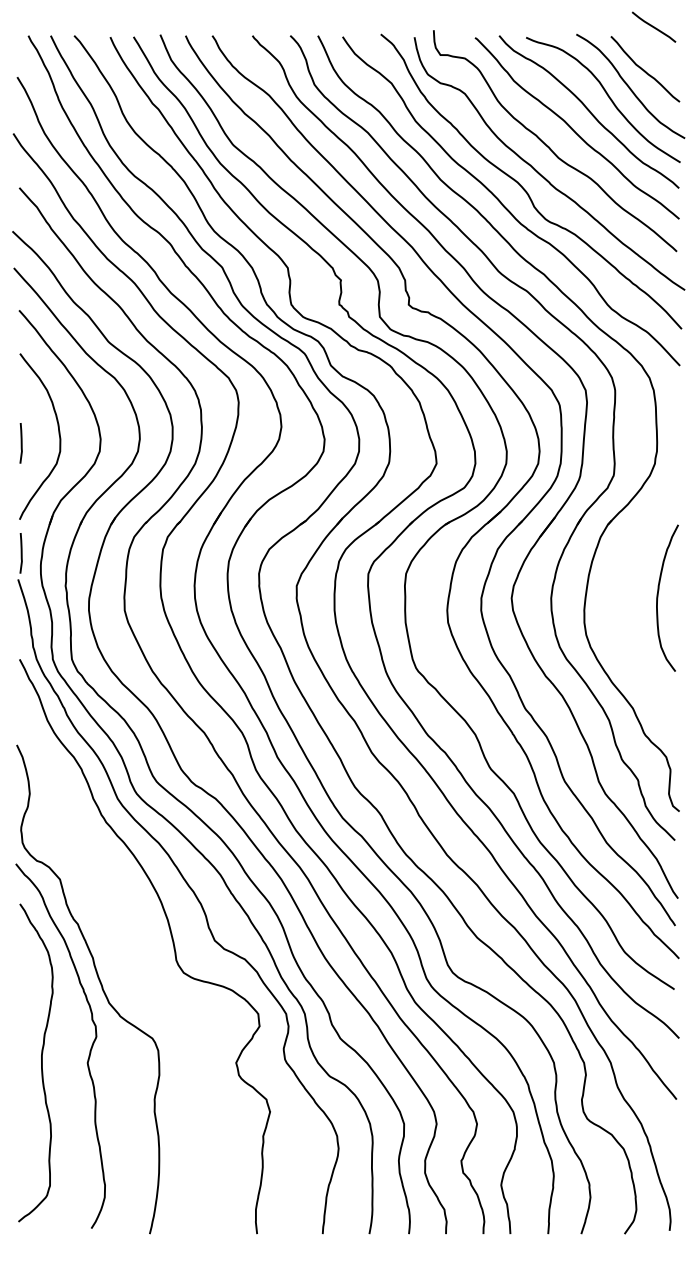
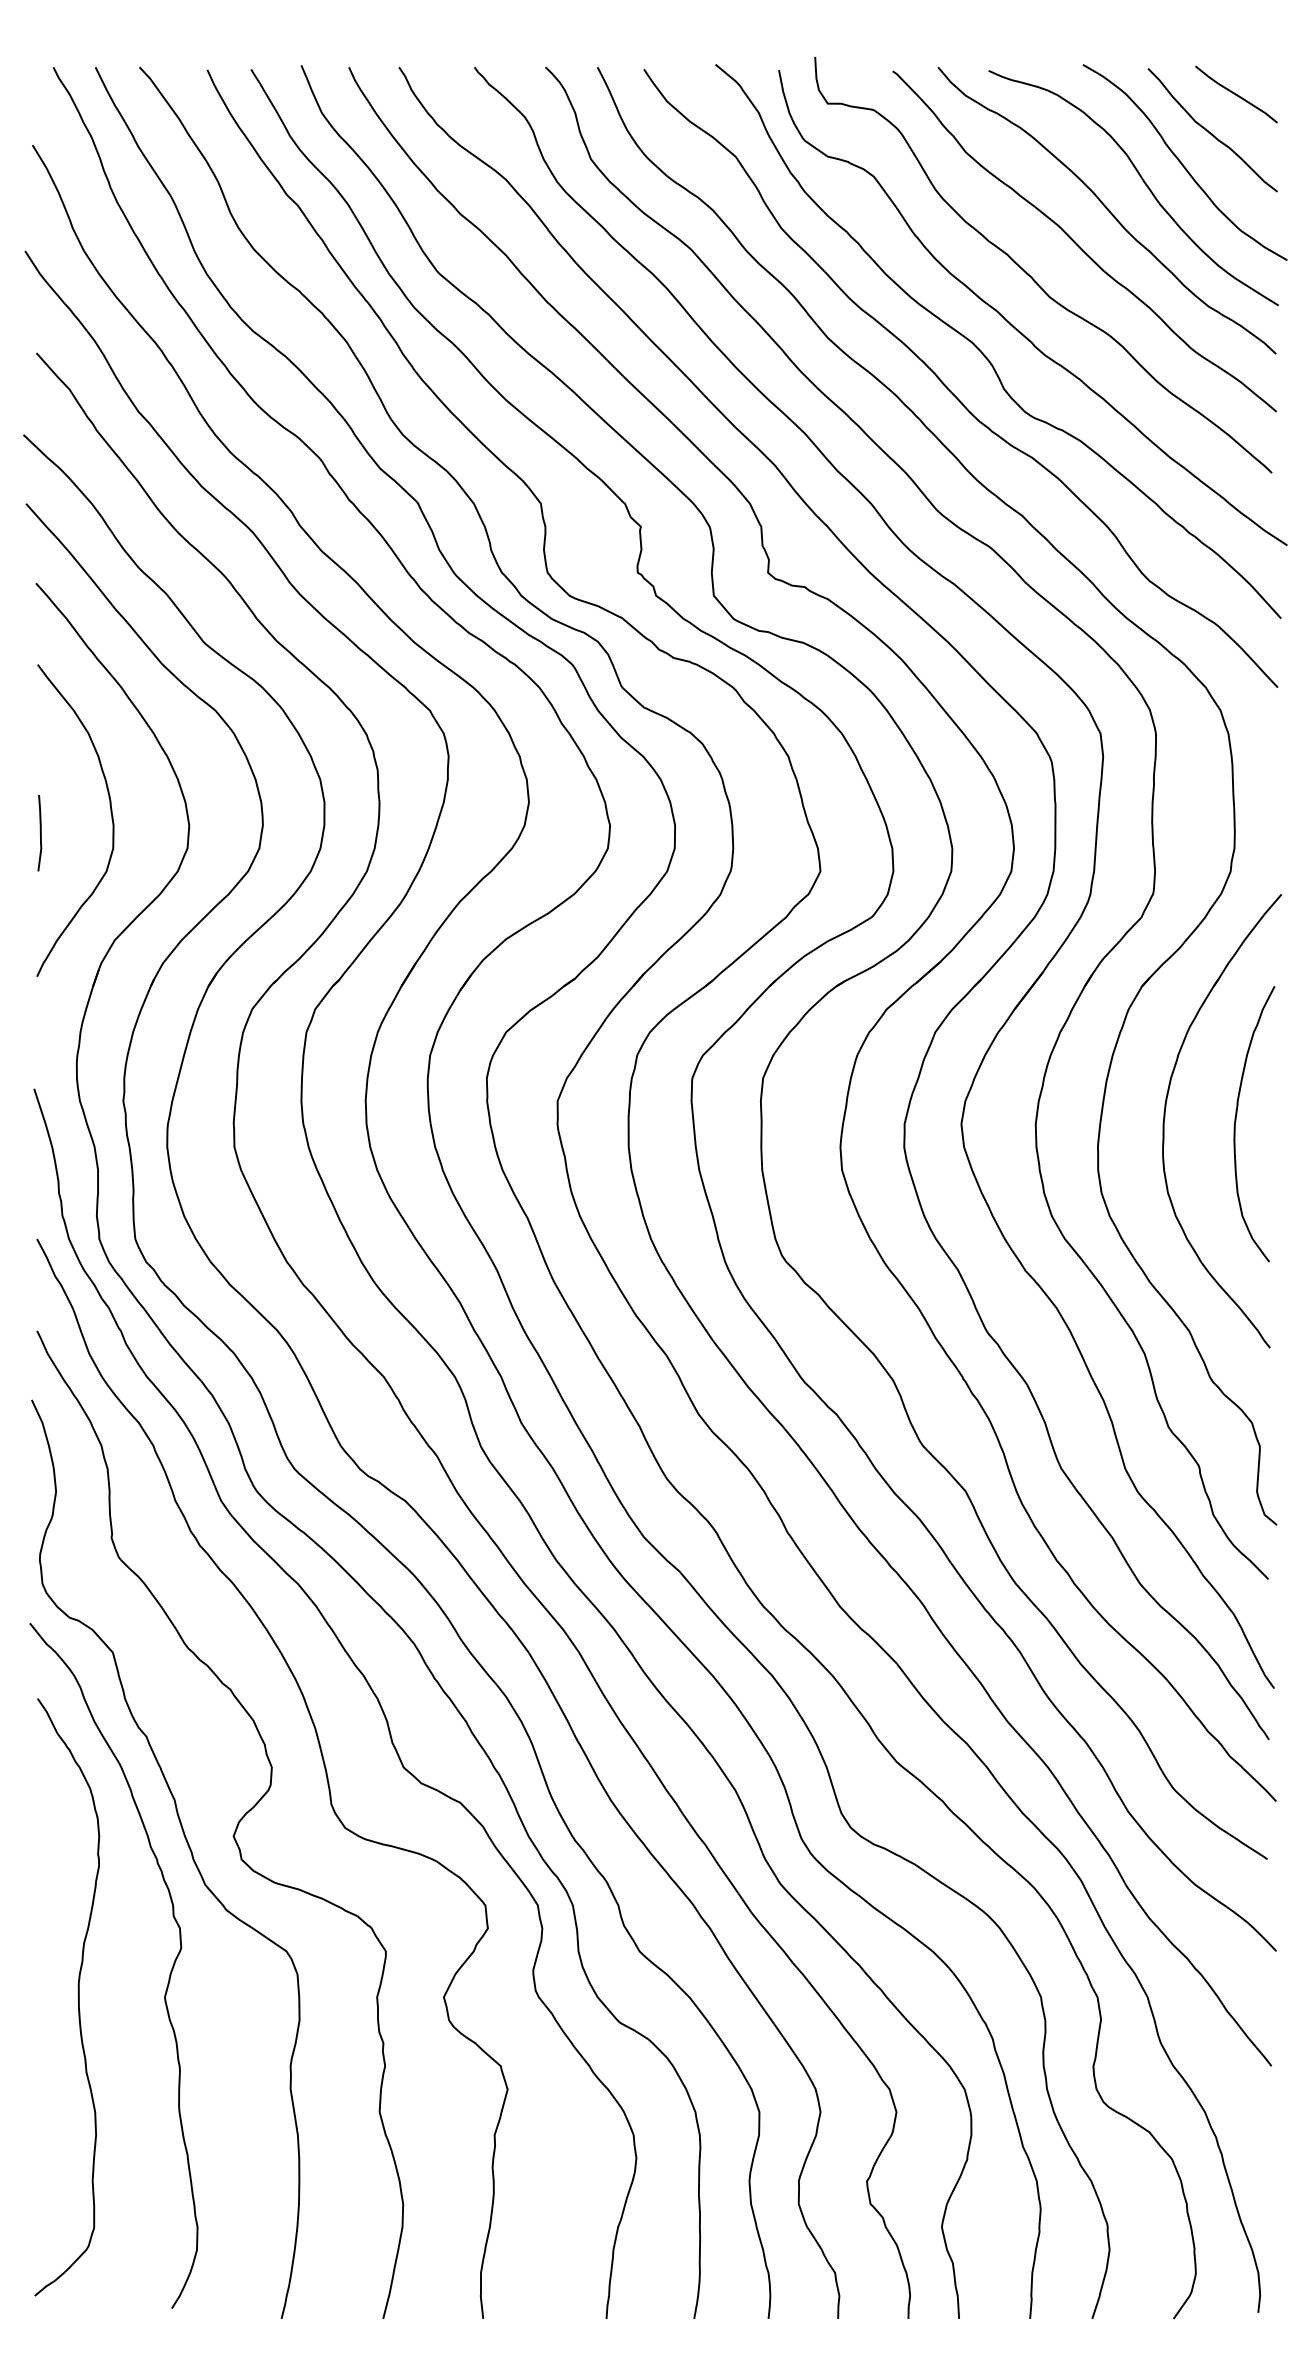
curve: (653, 26) -> (1235, 93), moved
line: (20, 553) -> (38, 1040), removed
part: (620, 596) -> (1165, 1120), added
curve: (124, 973) -> (234, 1829), added

